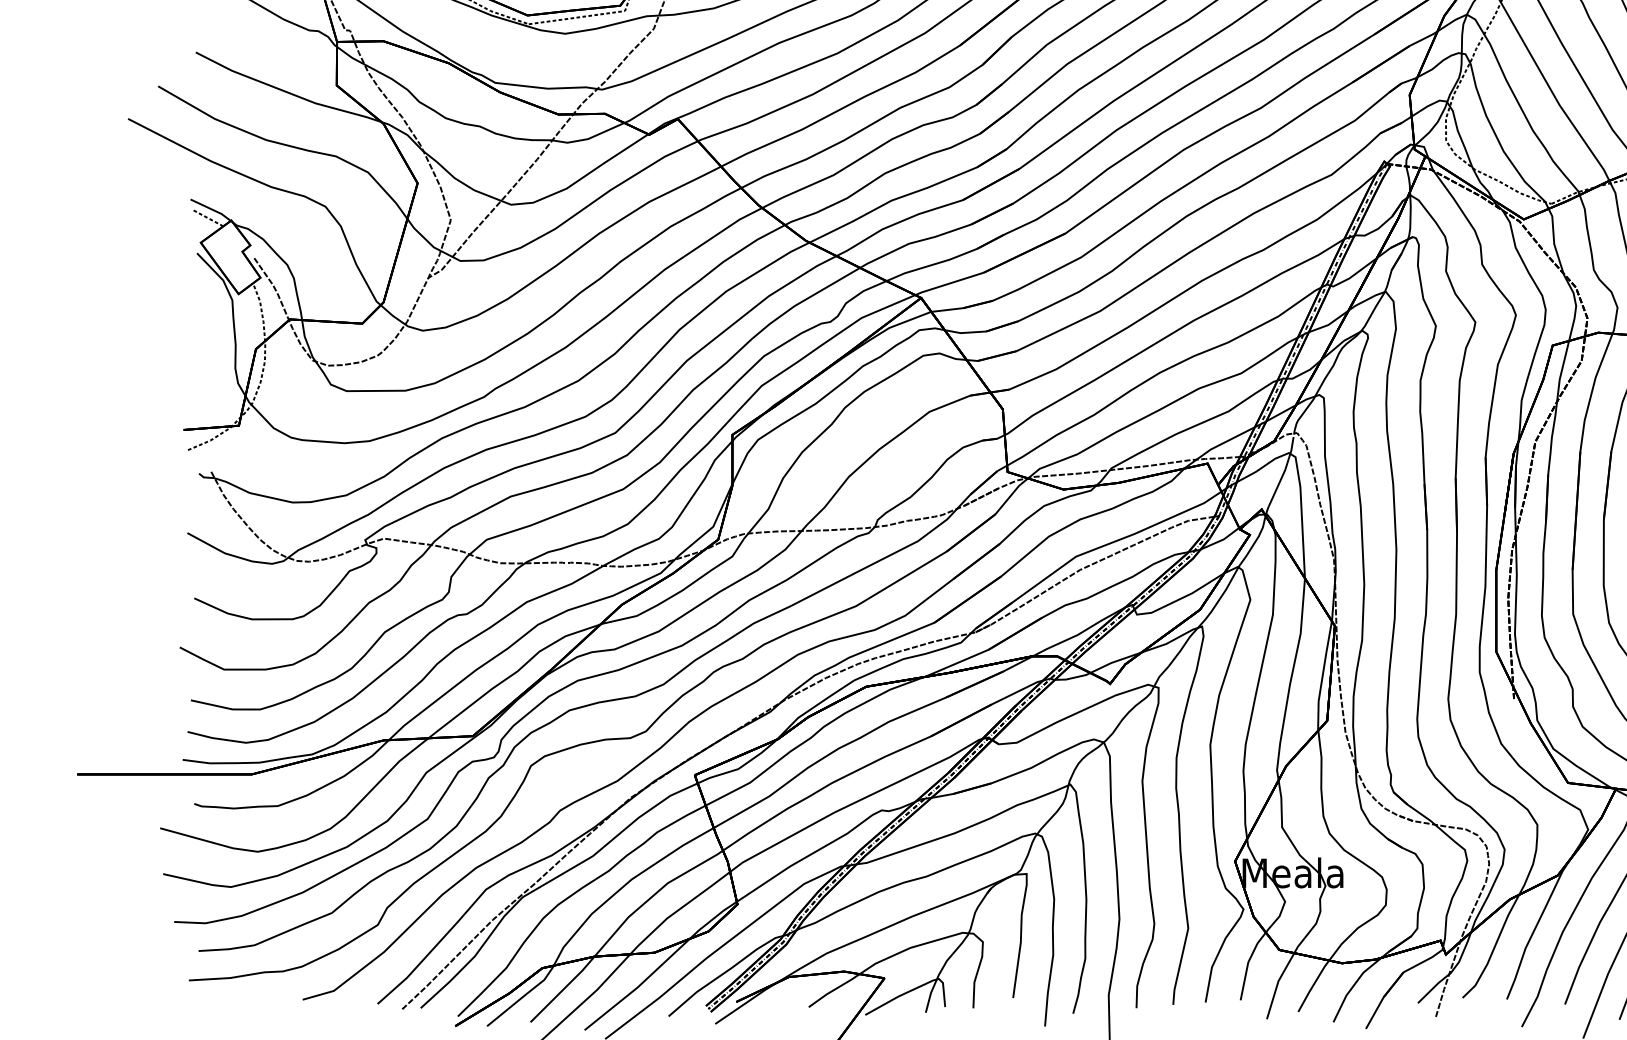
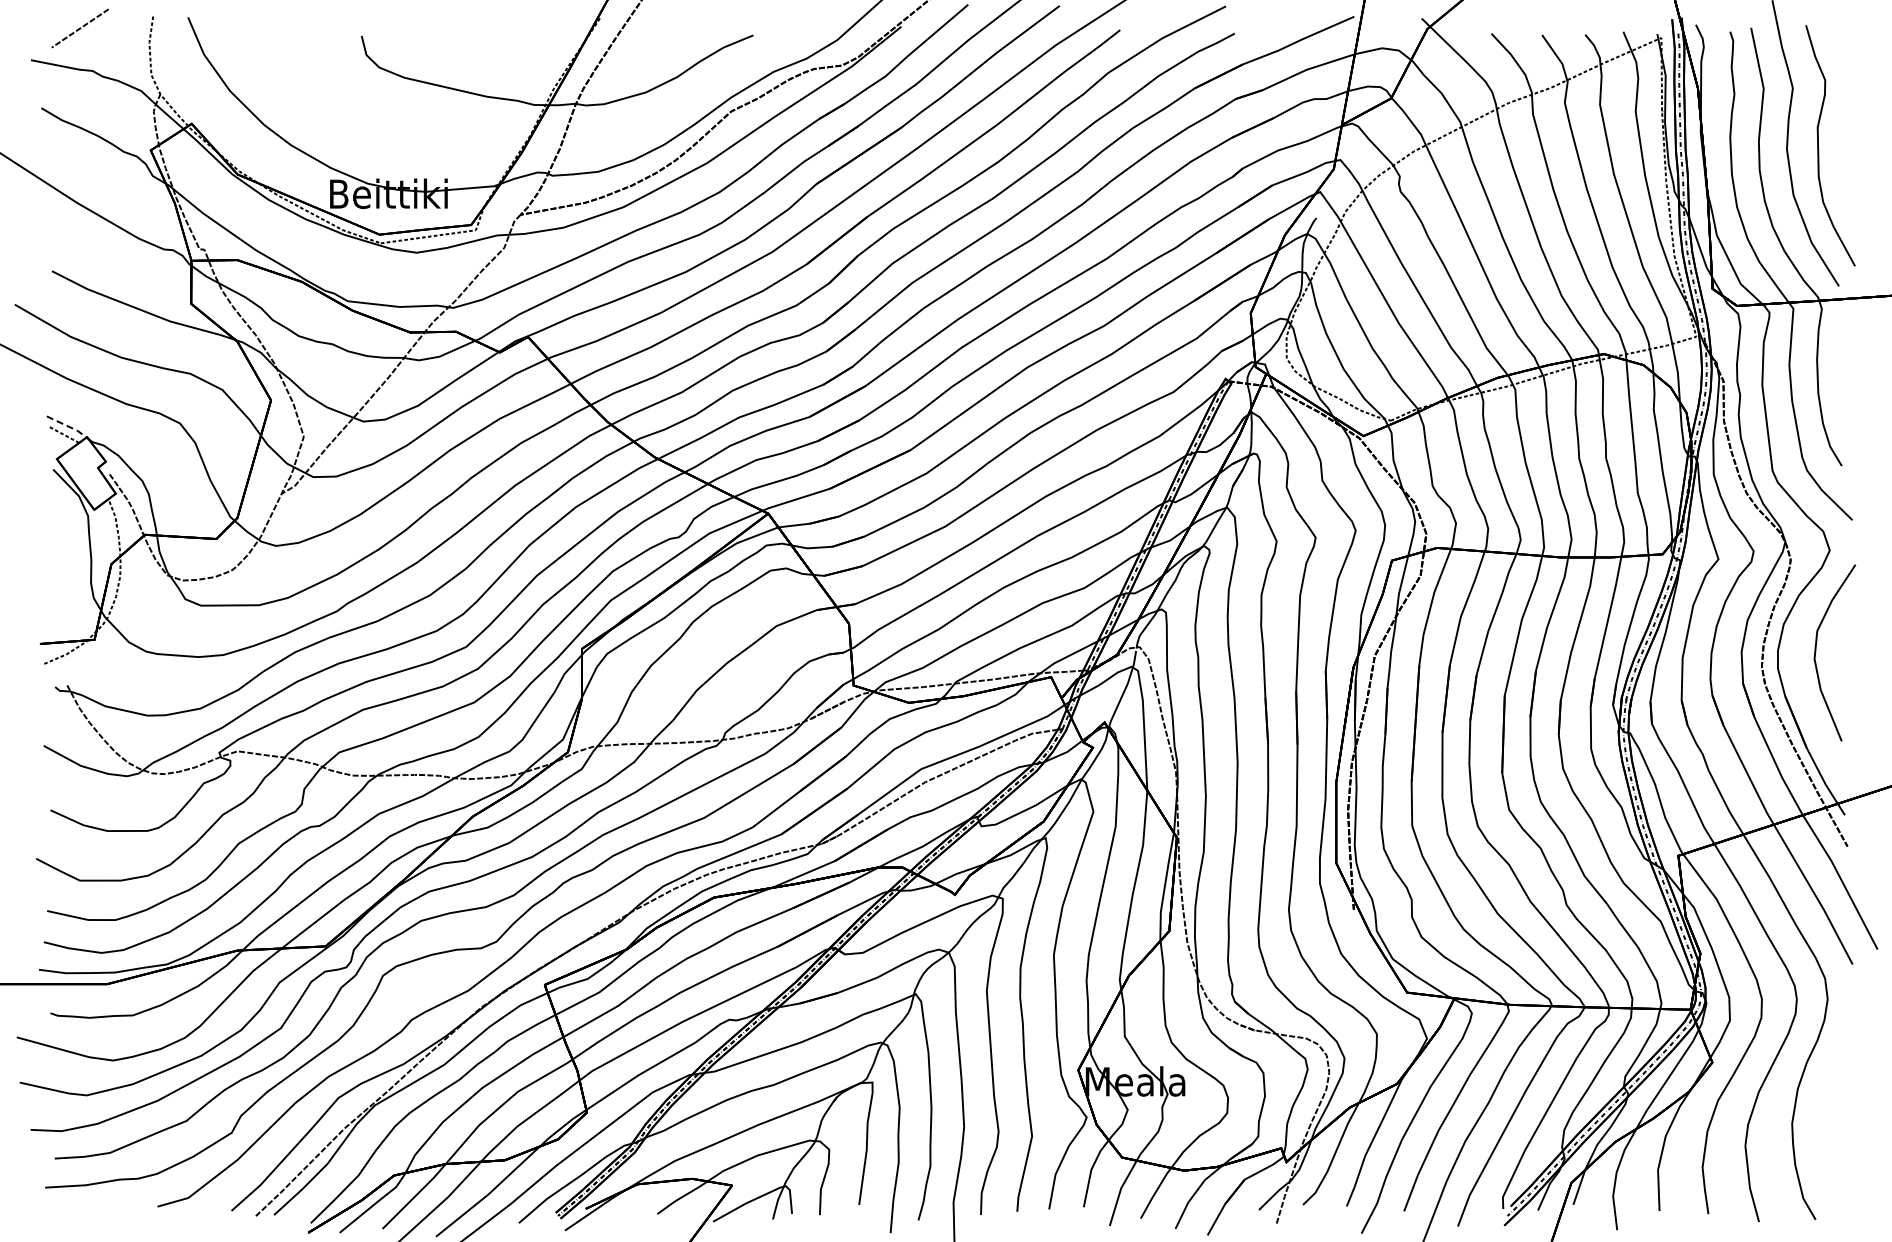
line: (212, 209) -> (68, 426), solid -> dashed

